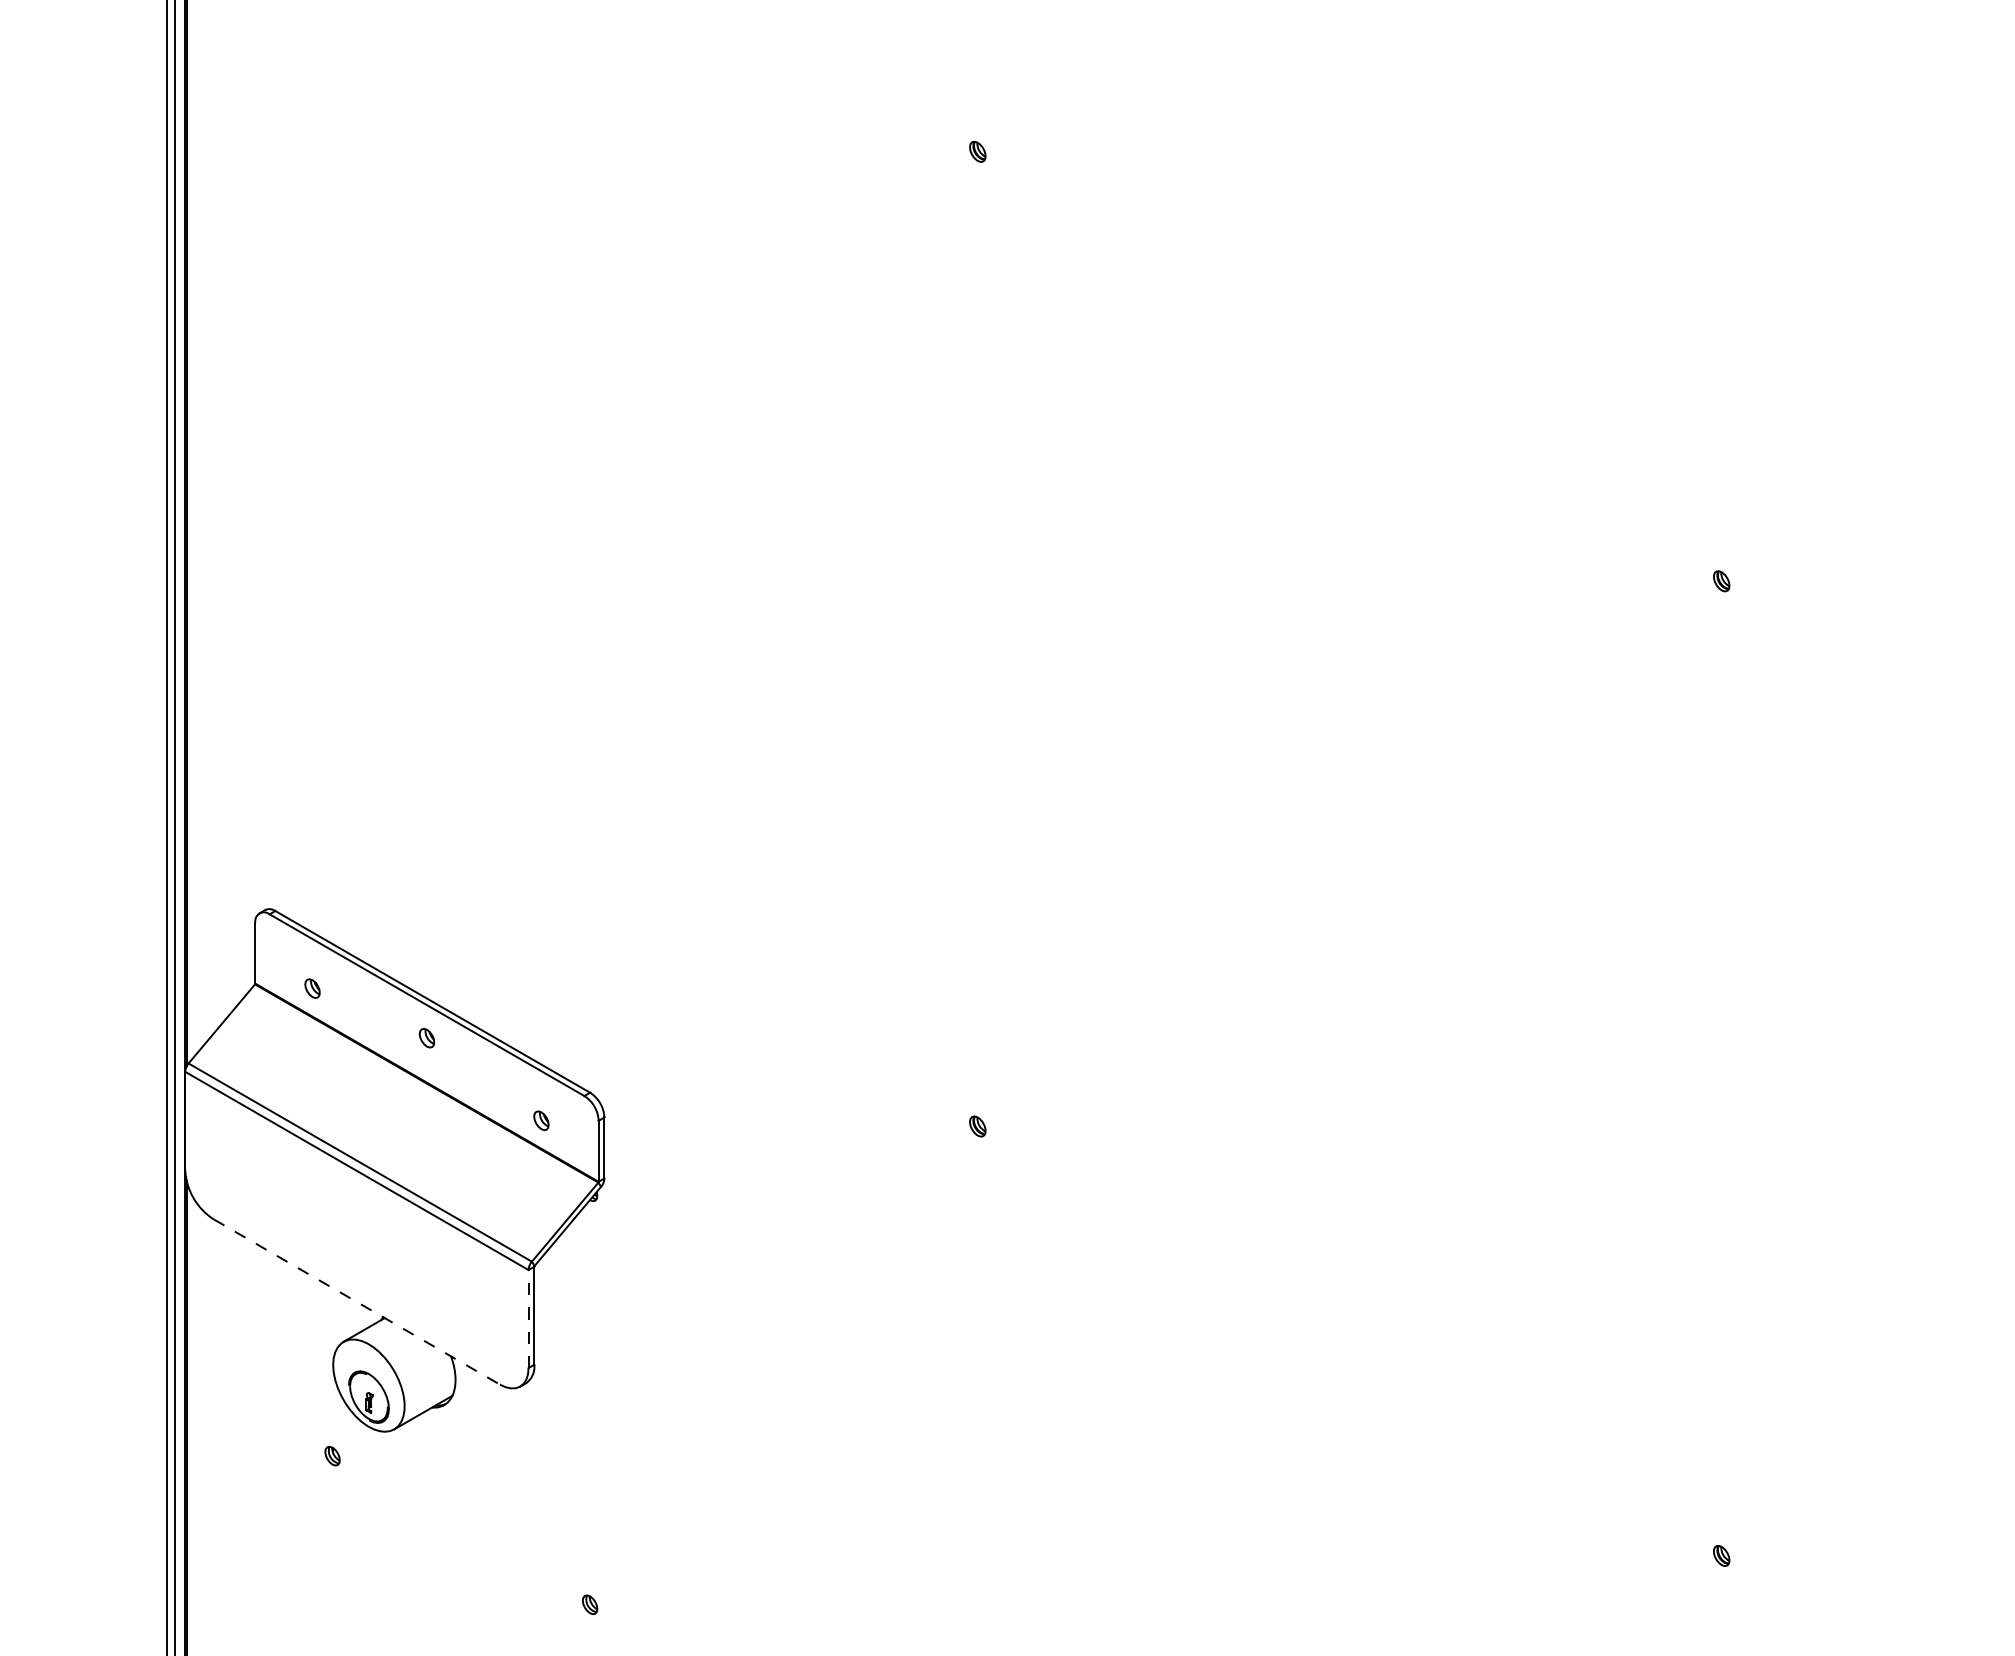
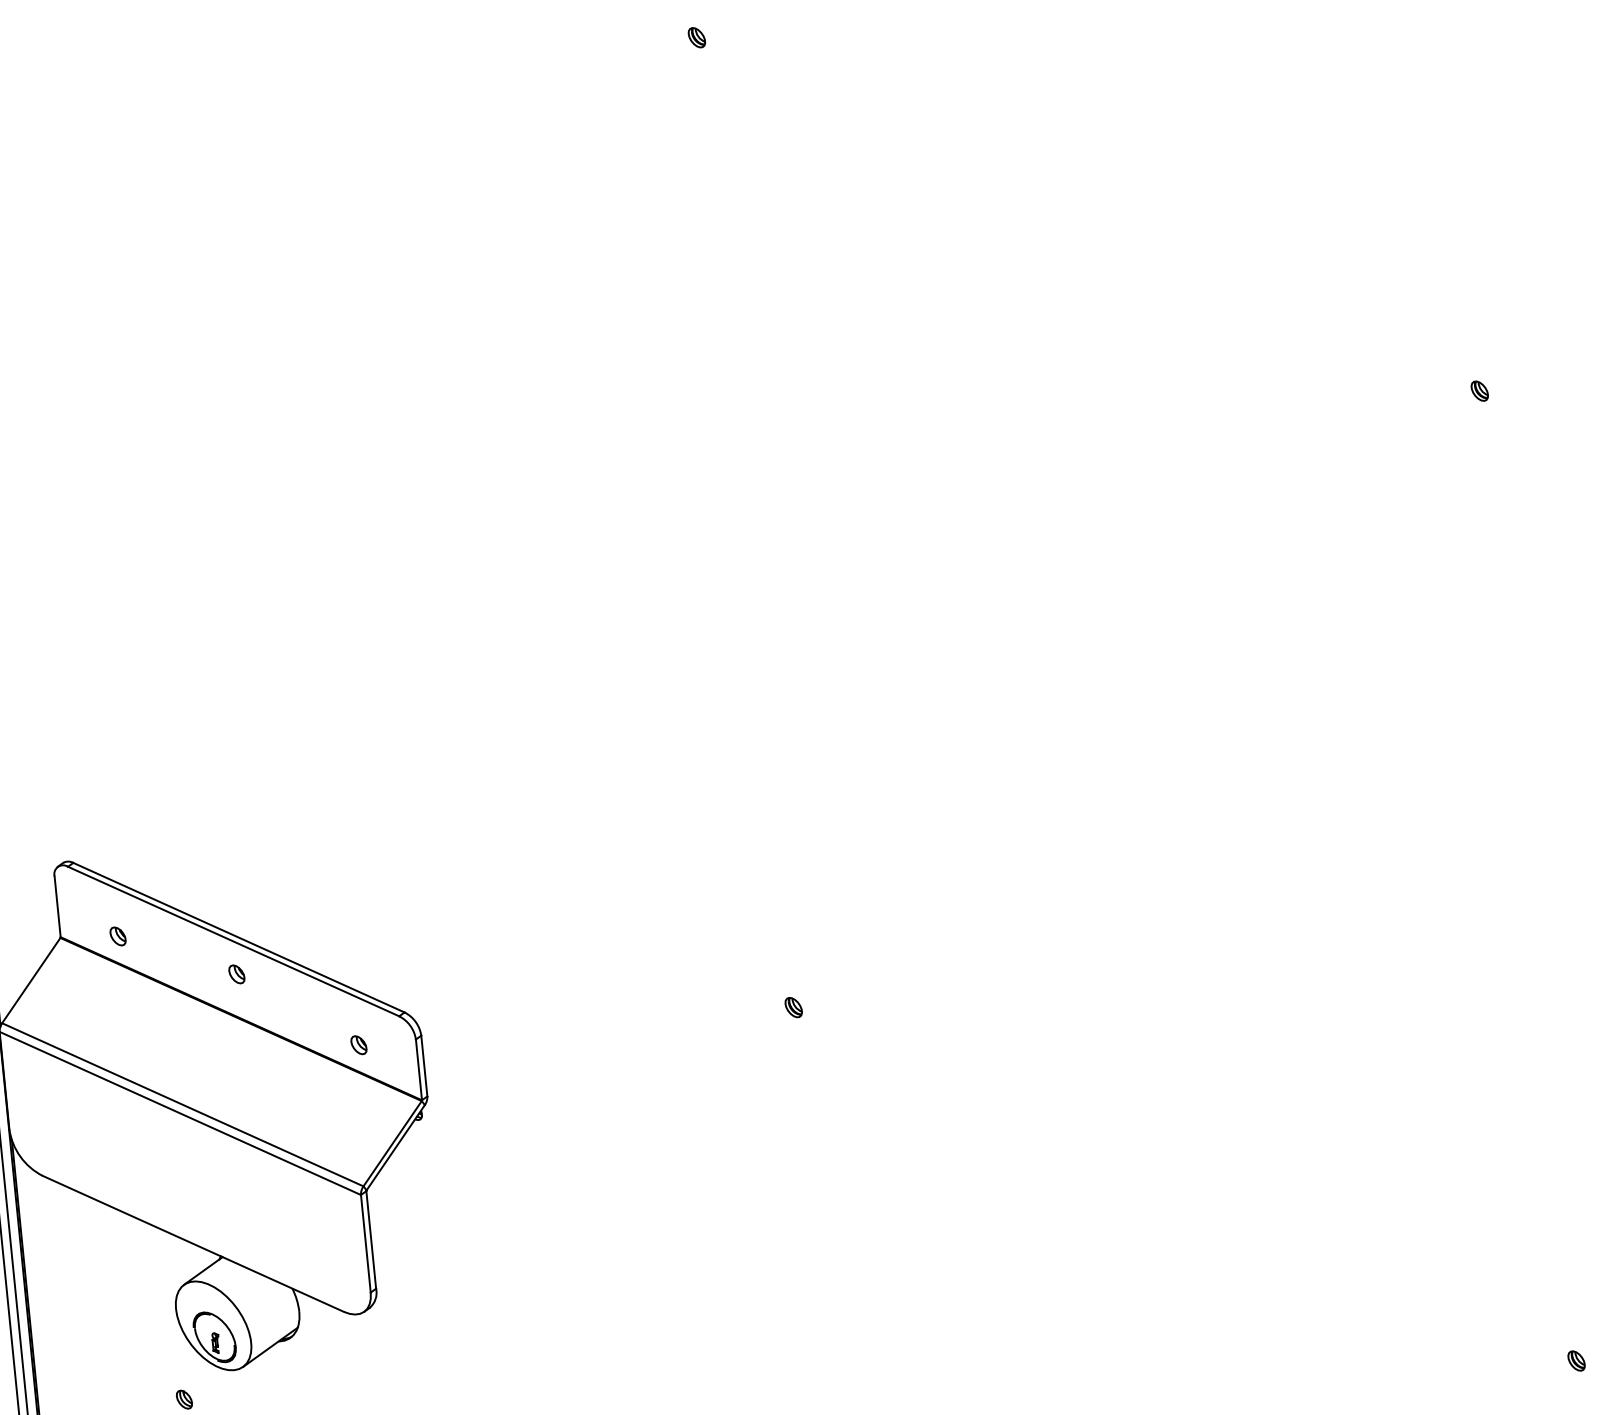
line: (357, 1302) -> (193, 1244), dashed -> solid
line: (528, 1318) -> (365, 1243), dashed -> solid

